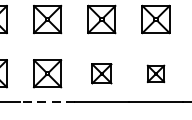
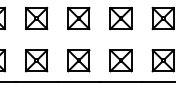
part: (101, 73) -> (78, 60), size x1.43
part: (155, 73) -> (120, 60), size x1.67
line: (47, 101) -> (36, 82), dashed -> solid

